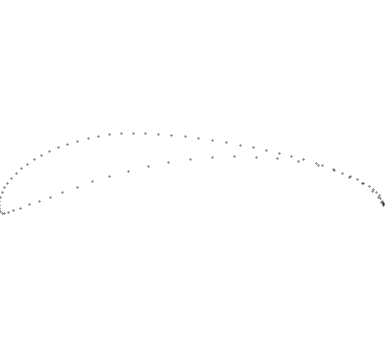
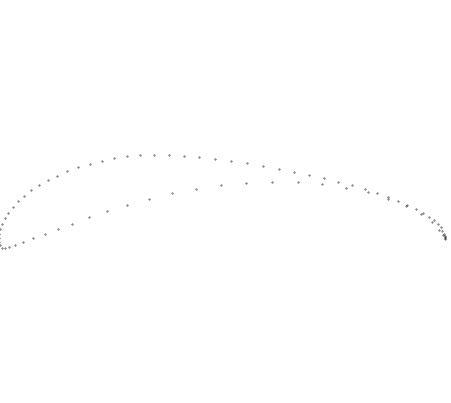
part: (319, 164) -> (371, 191), size x1.67

